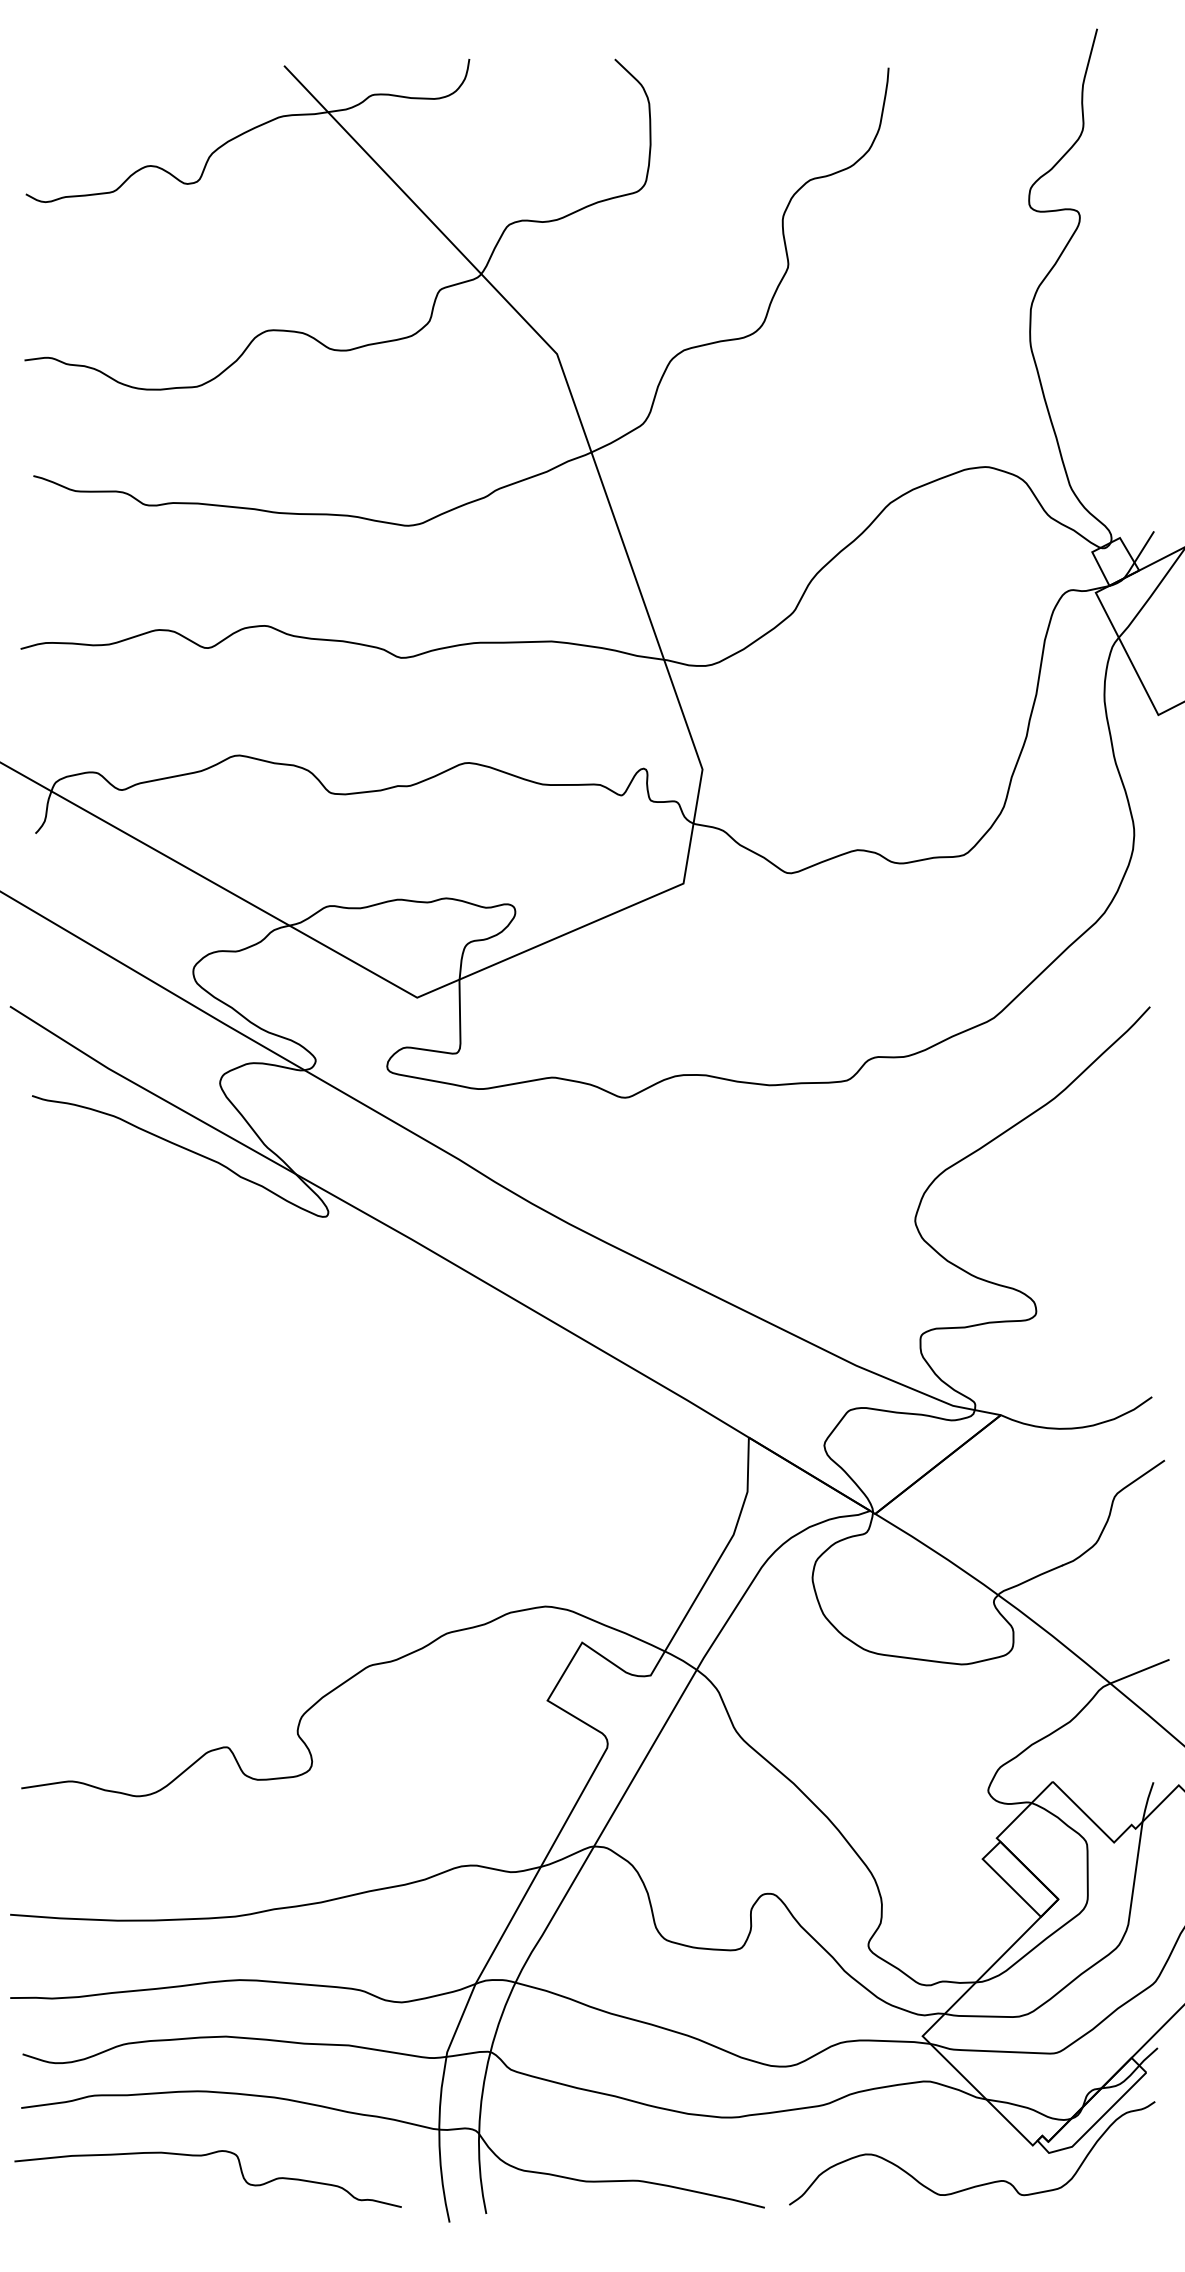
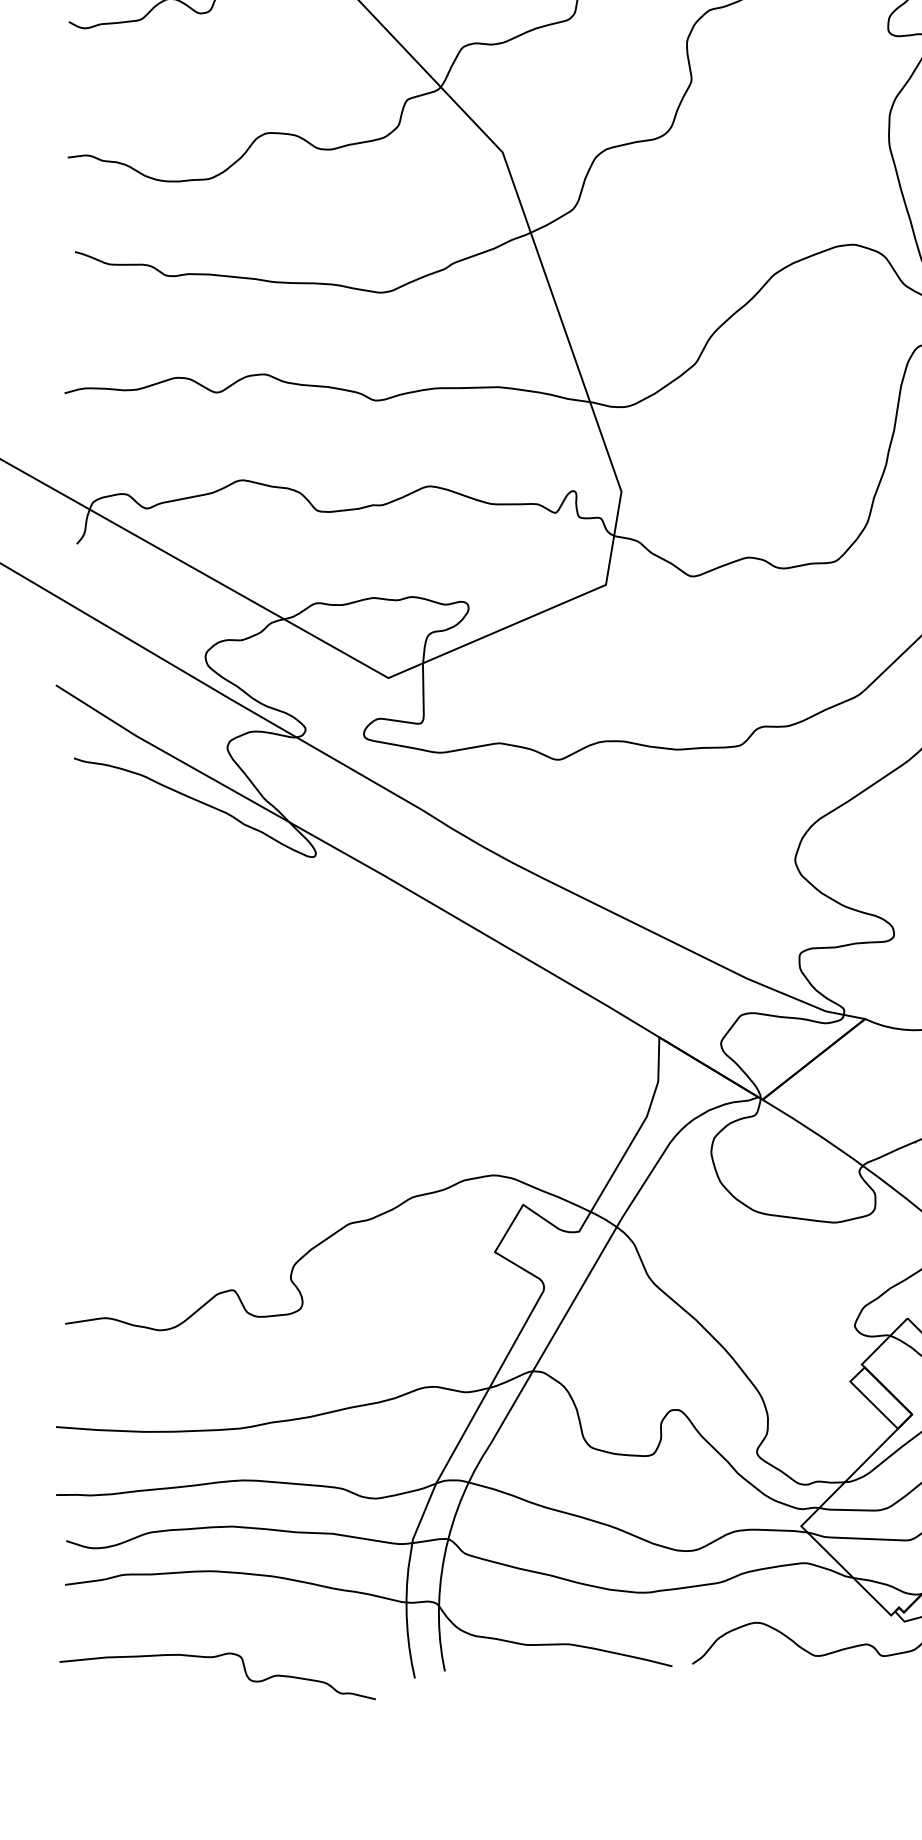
curve: (203, 2156) -> (213, 1657), moved

